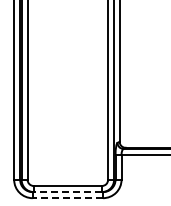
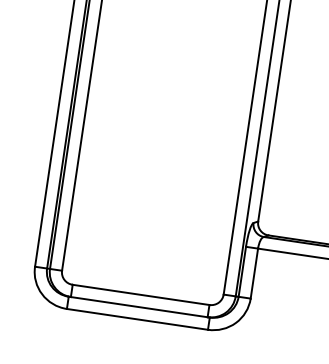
line: (67, 192) -> (138, 307), dashed -> solid
line: (67, 198) -> (136, 319), dashed -> solid

